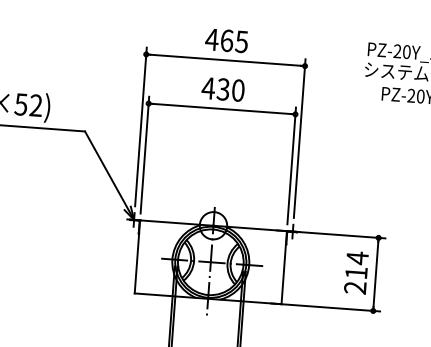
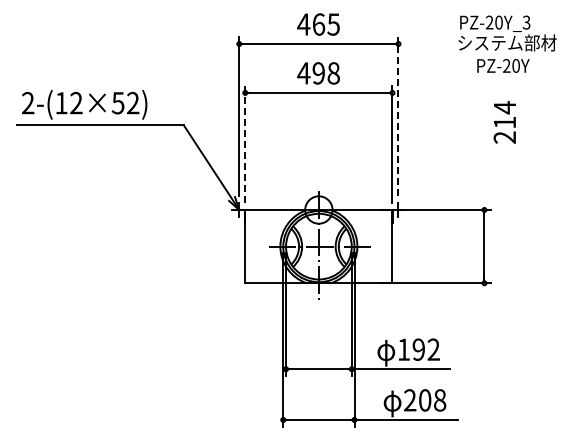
text: (230, 90) -> (325, 73), 430 -> 498
line: (299, 138) -> (398, 116), solid -> dashed
line: (145, 155) -> (245, 144), solid -> dashed
text: (356, 272) -> (504, 122), moved

